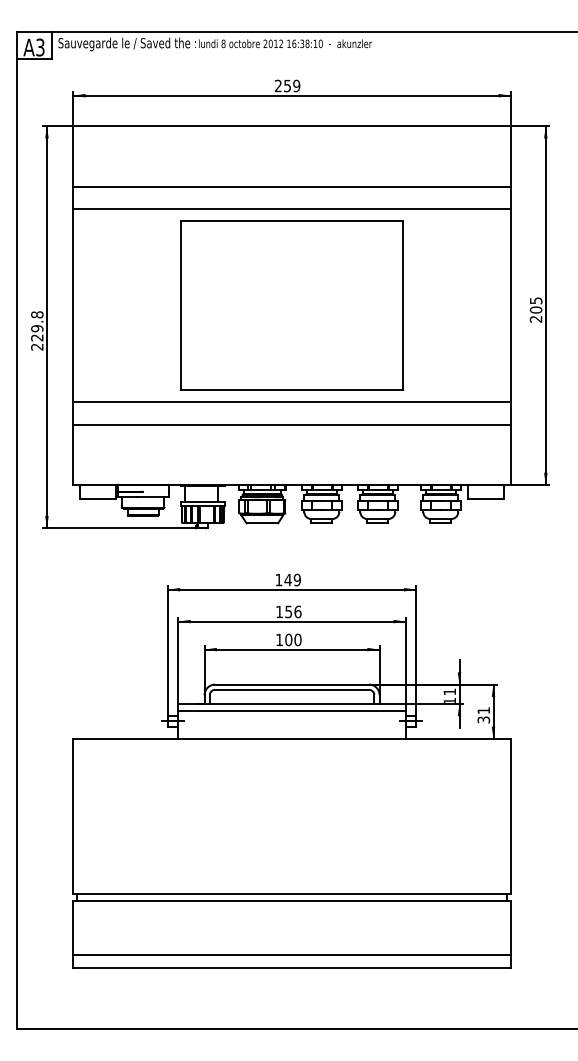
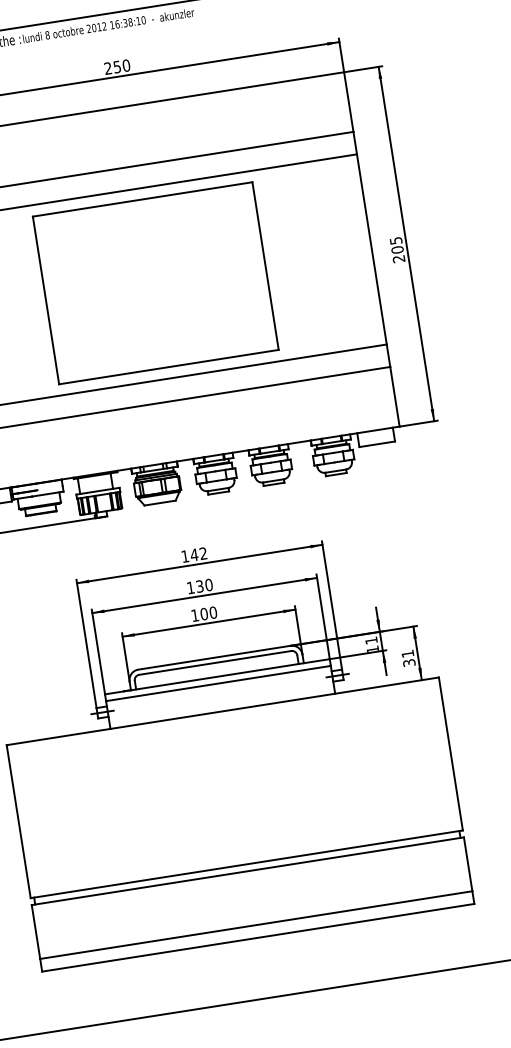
text: (296, 86) -> (126, 66), 259 -> 250
text: (296, 580) -> (202, 554), 149 -> 142
text: (293, 611) -> (204, 585), 156 -> 130

